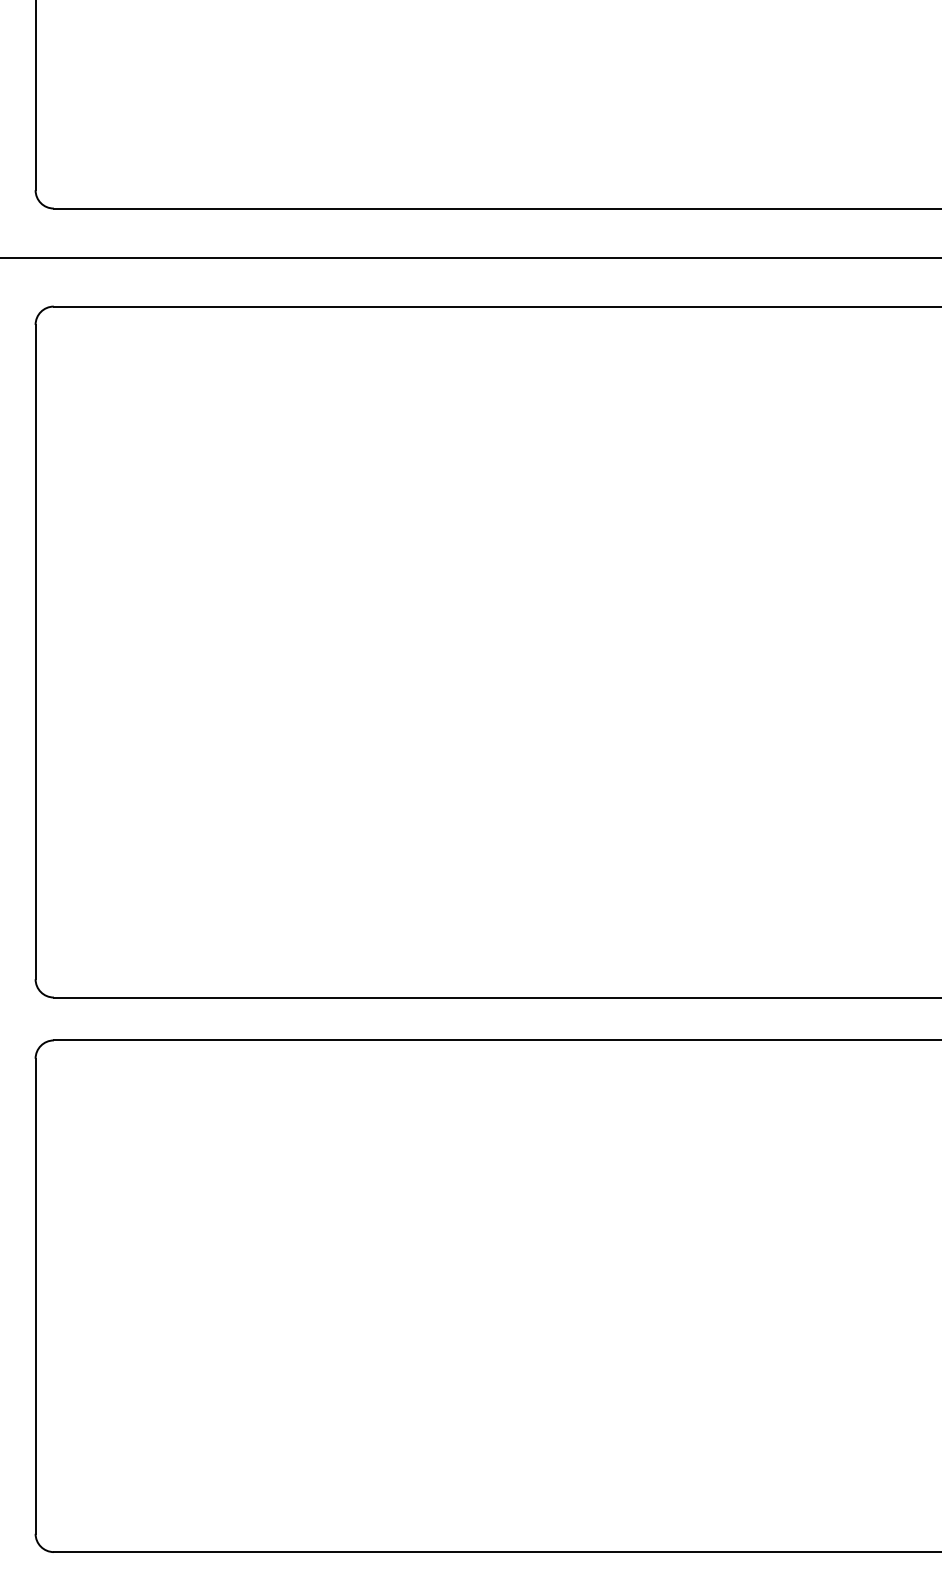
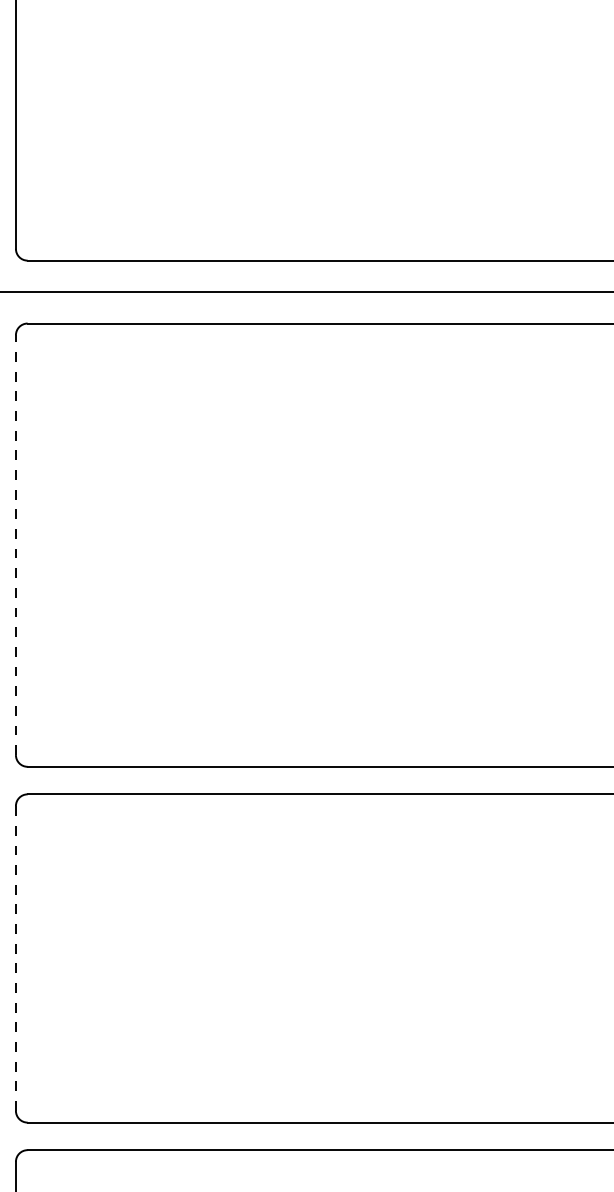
line: (34, 652) -> (15, 545), solid -> dashed
line: (34, 1294) -> (15, 957), solid -> dashed

